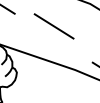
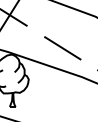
line: (53, 26) -> (62, 48), moved

